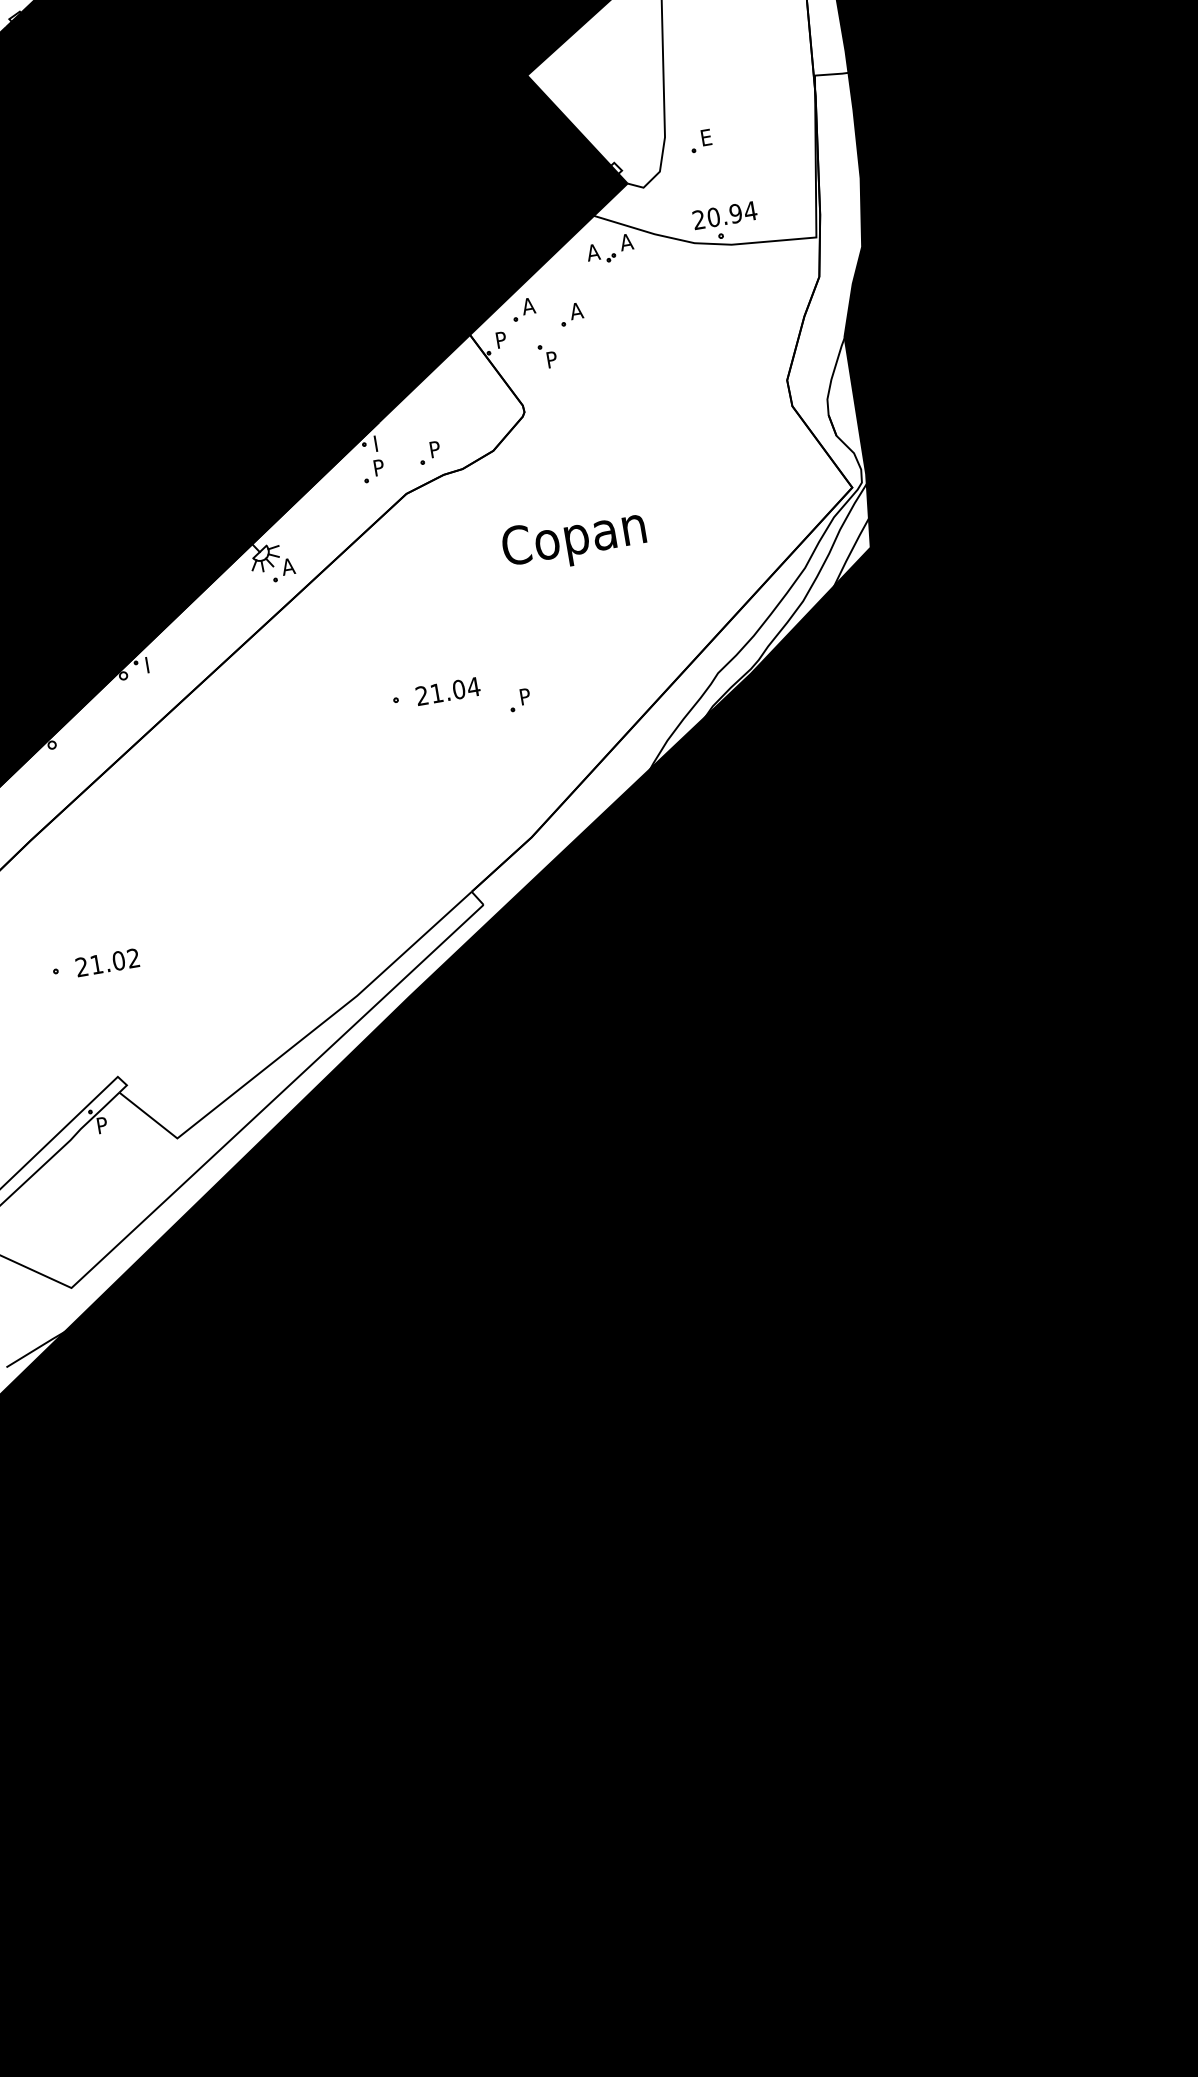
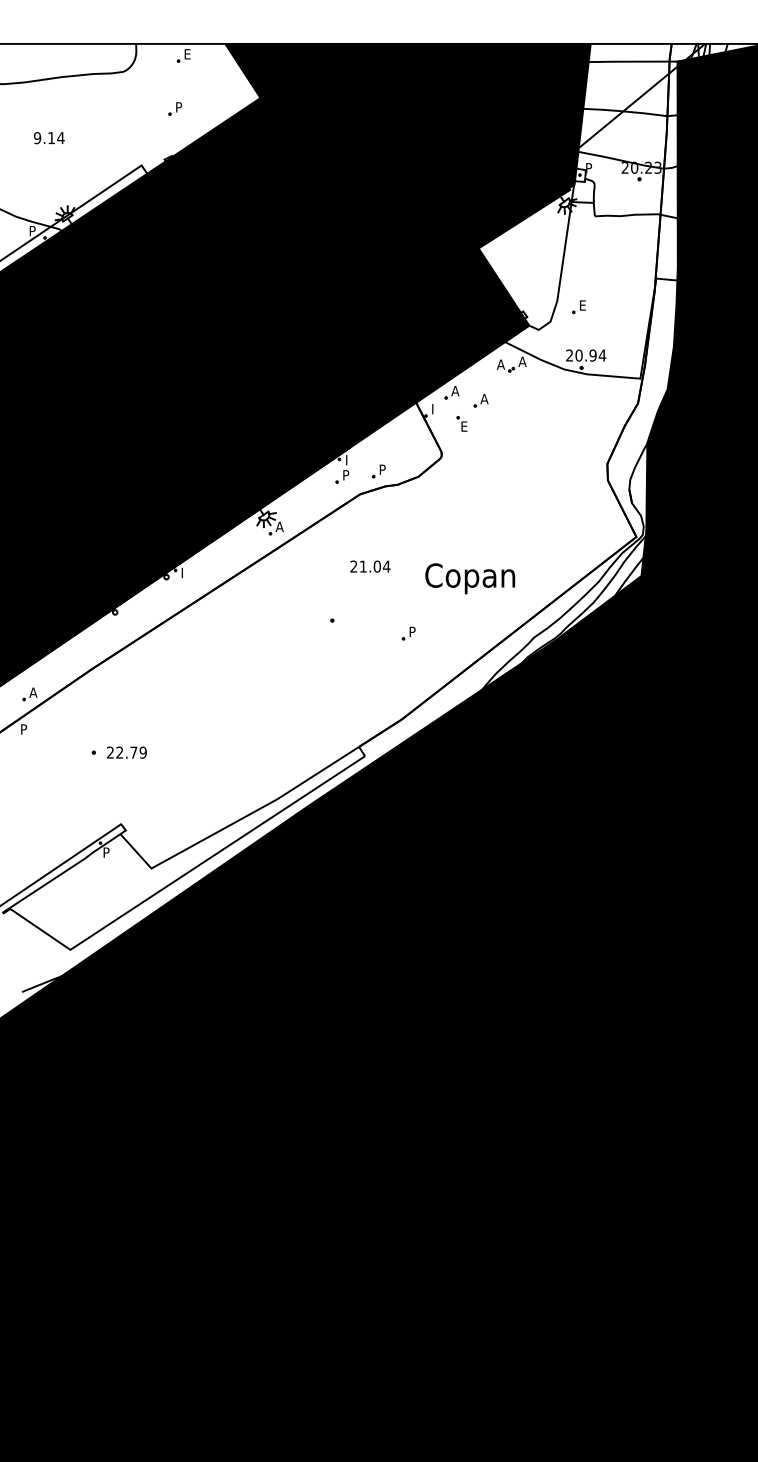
text: (501, 337) -> (435, 407), P -> I
text: (552, 359) -> (464, 426), P -> E
text: (574, 540) -> (470, 578), moved
text: (448, 691) -> (370, 566), moved
text: (115, 961) -> (131, 752), 21.02 -> 22.79

